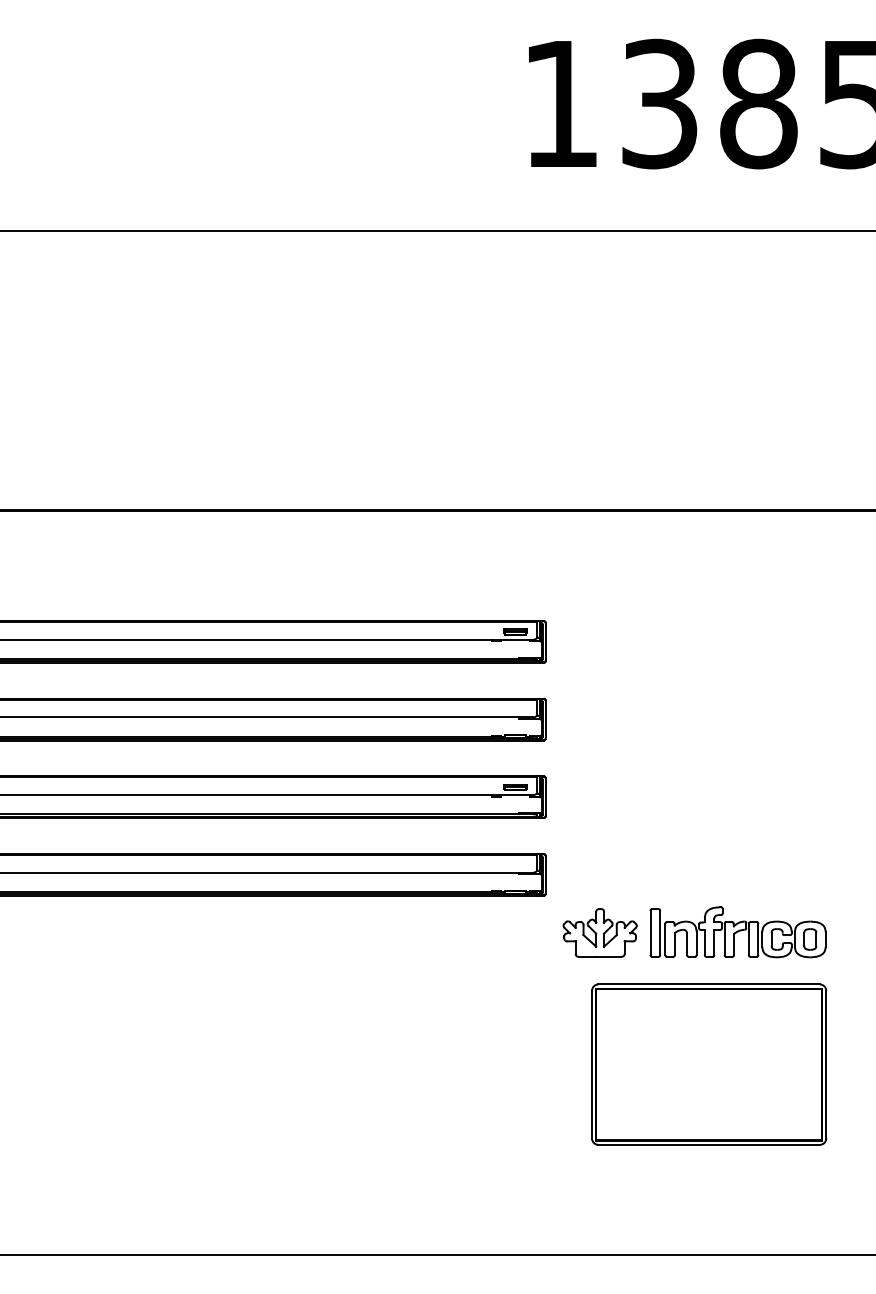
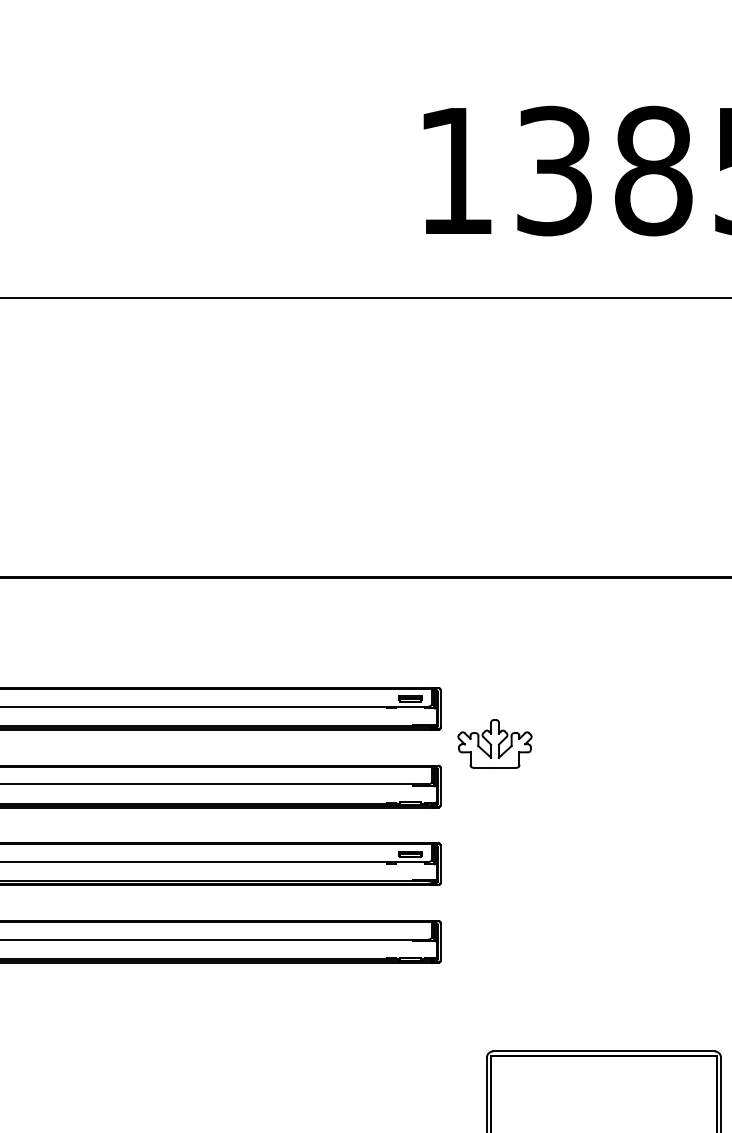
part: (599, 932) -> (494, 743), moved
part: (737, 932) -> (632, 999), removed

